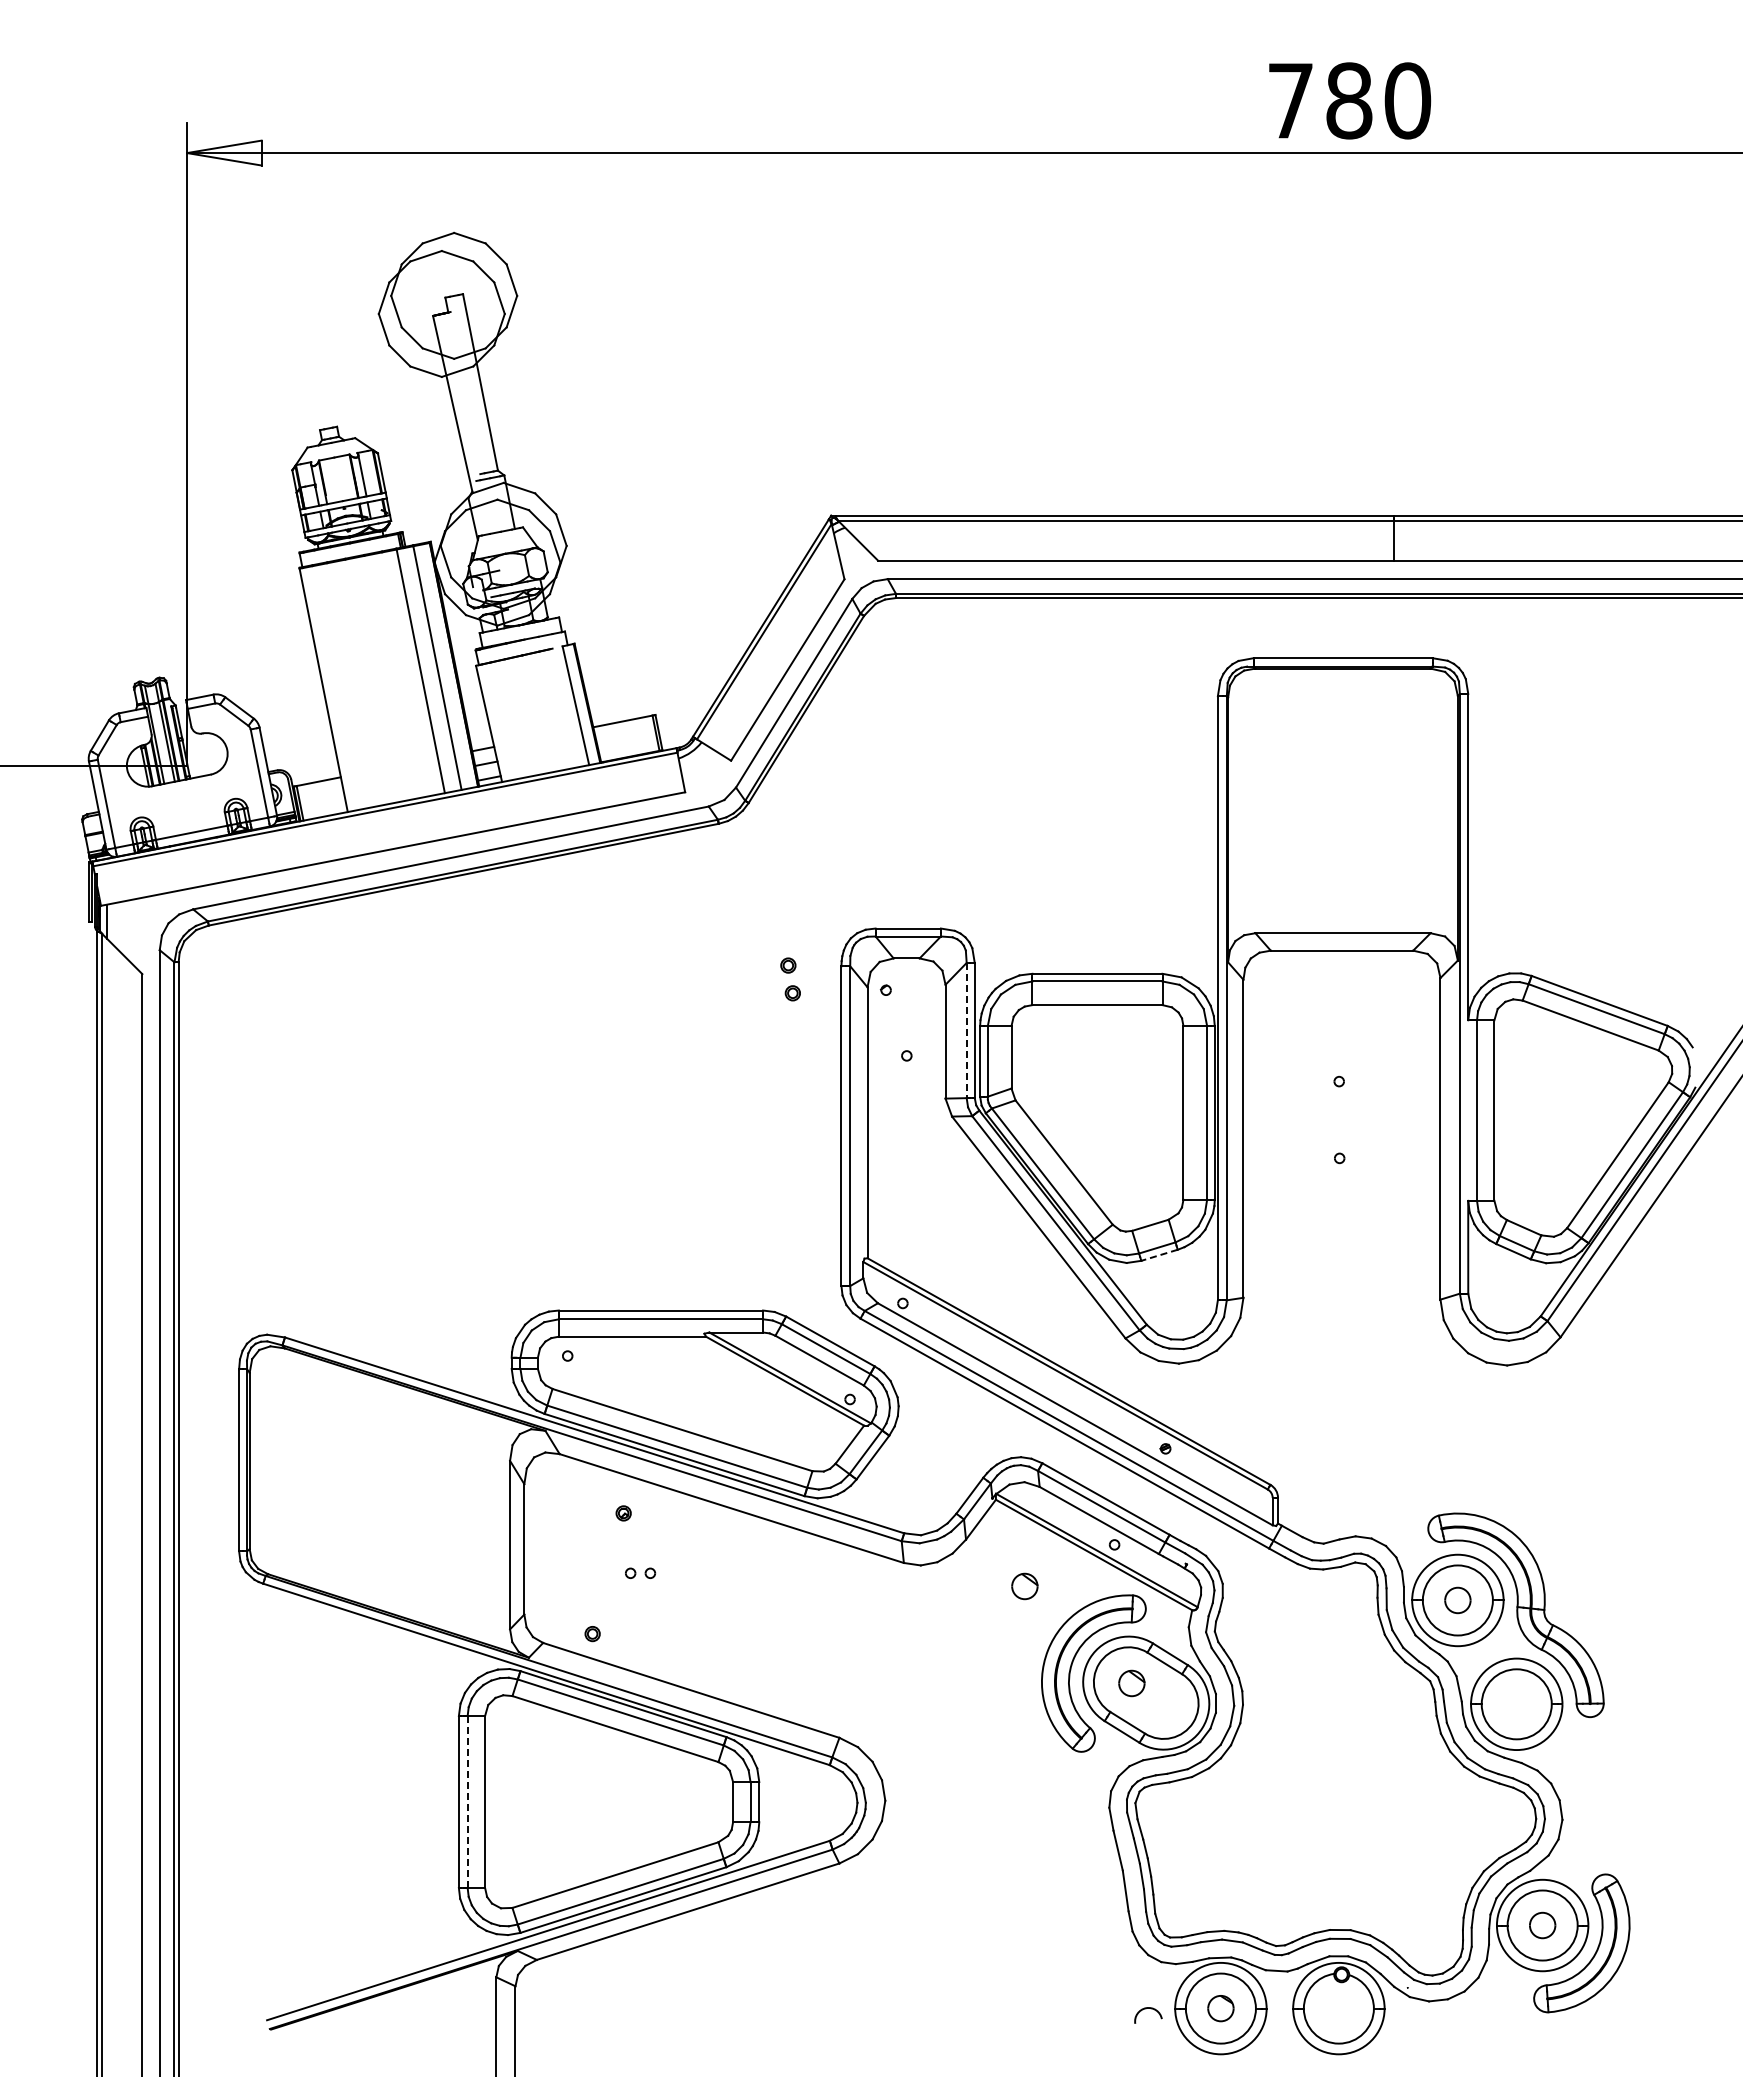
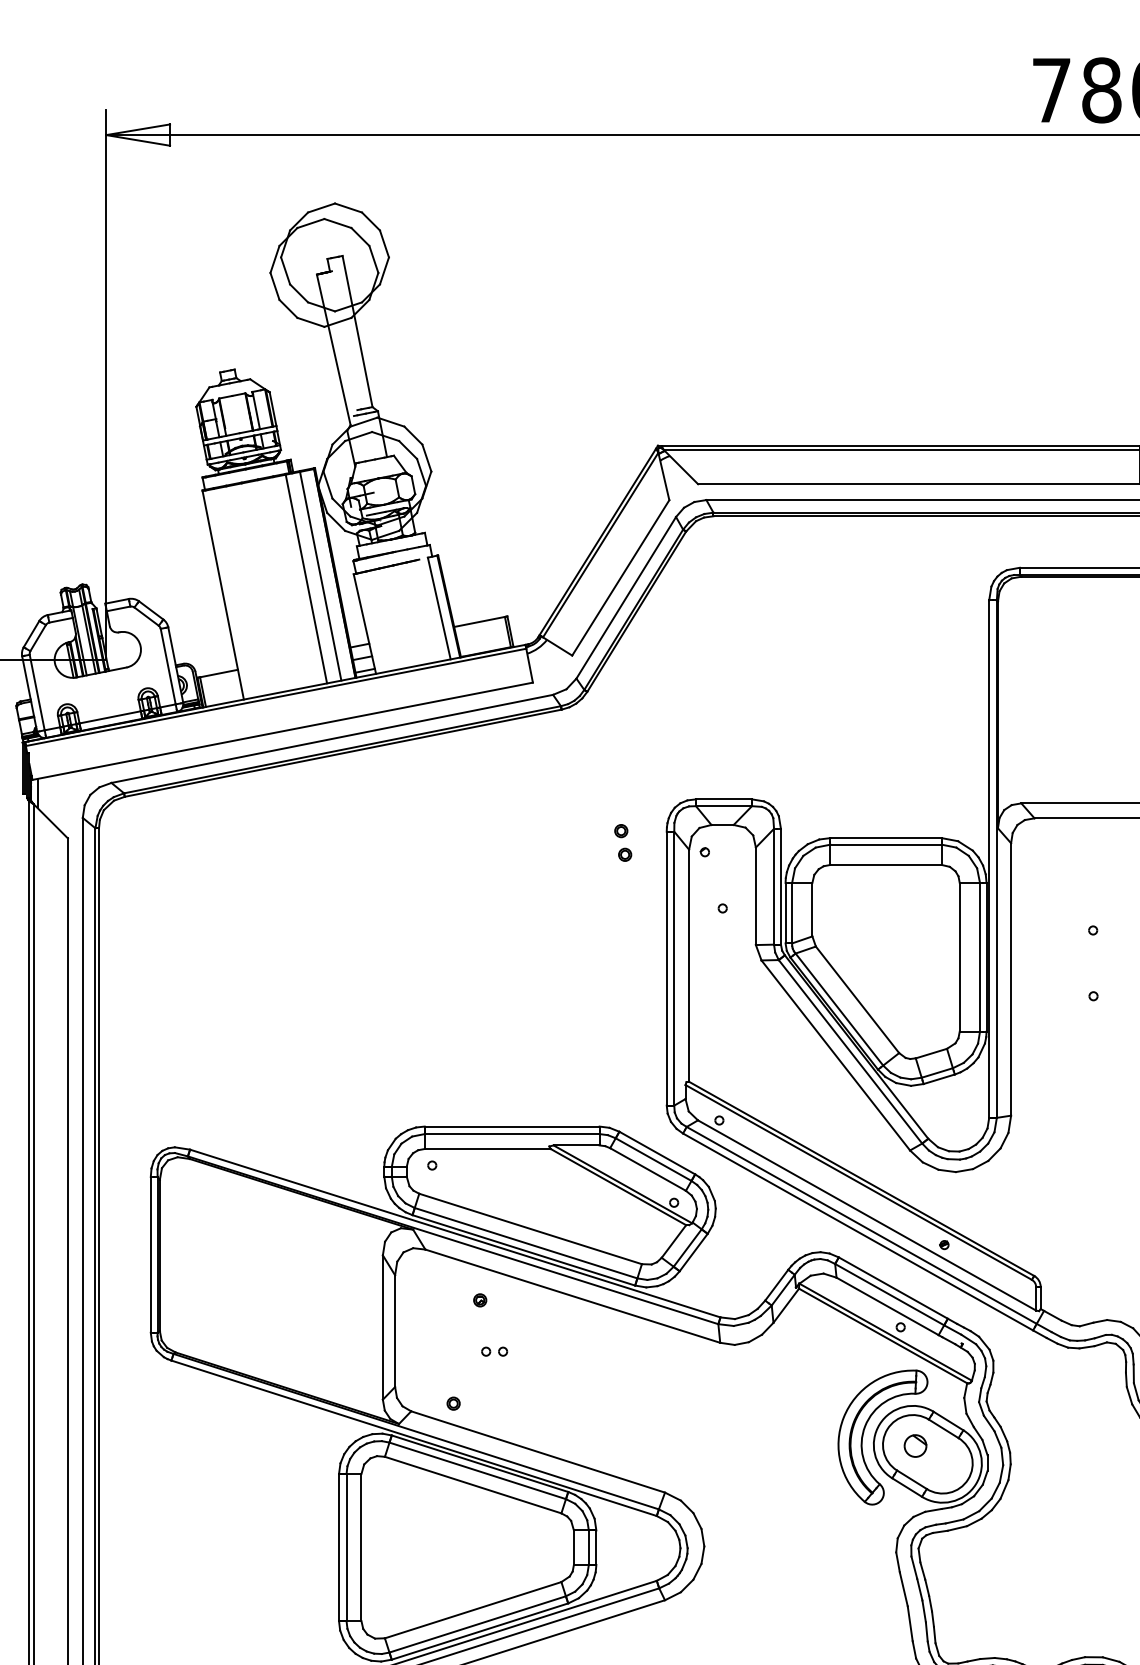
line: (966, 1030) -> (773, 886), dashed -> solid
line: (1159, 1255) -> (939, 1079), dashed -> solid
part: (1024, 1586) -> (823, 1362), removed
line: (467, 1802) -> (346, 1548), dashed -> solid

